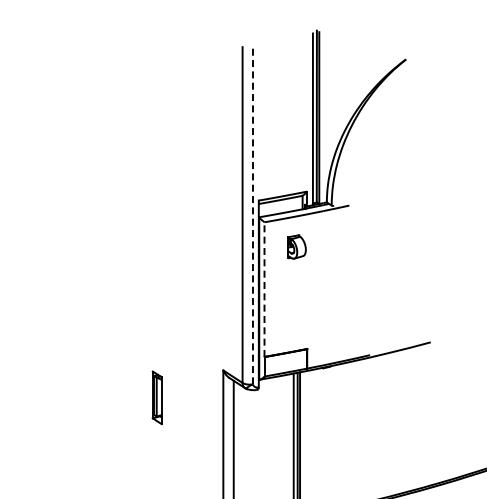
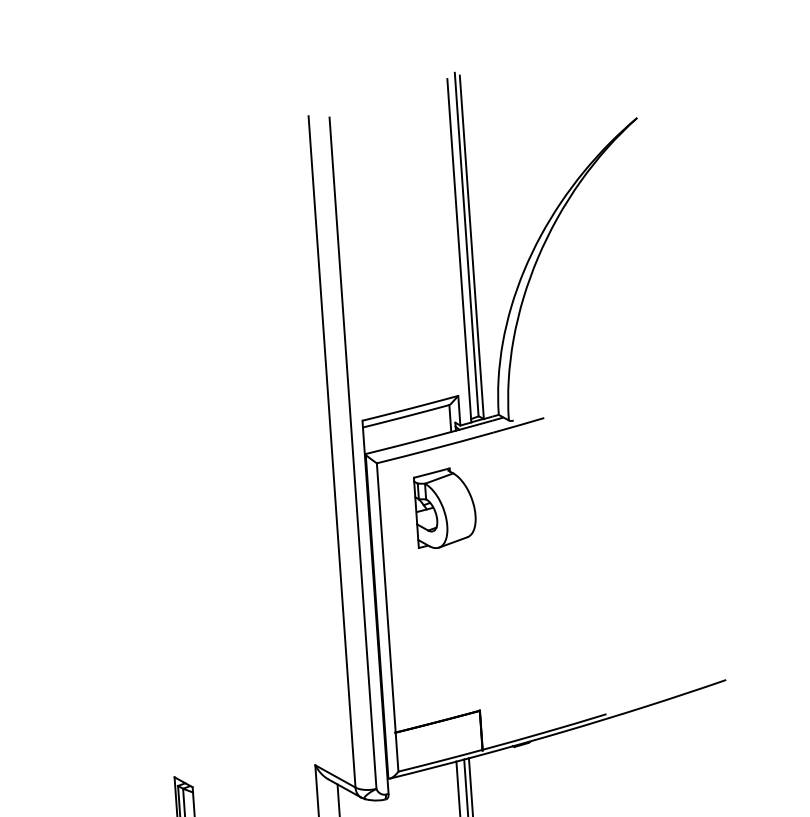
line: (252, 216) -> (352, 453), dashed -> solid
part: (296, 246) -> (444, 507), size x1.67
line: (264, 289) -> (386, 597), dashed -> solid

